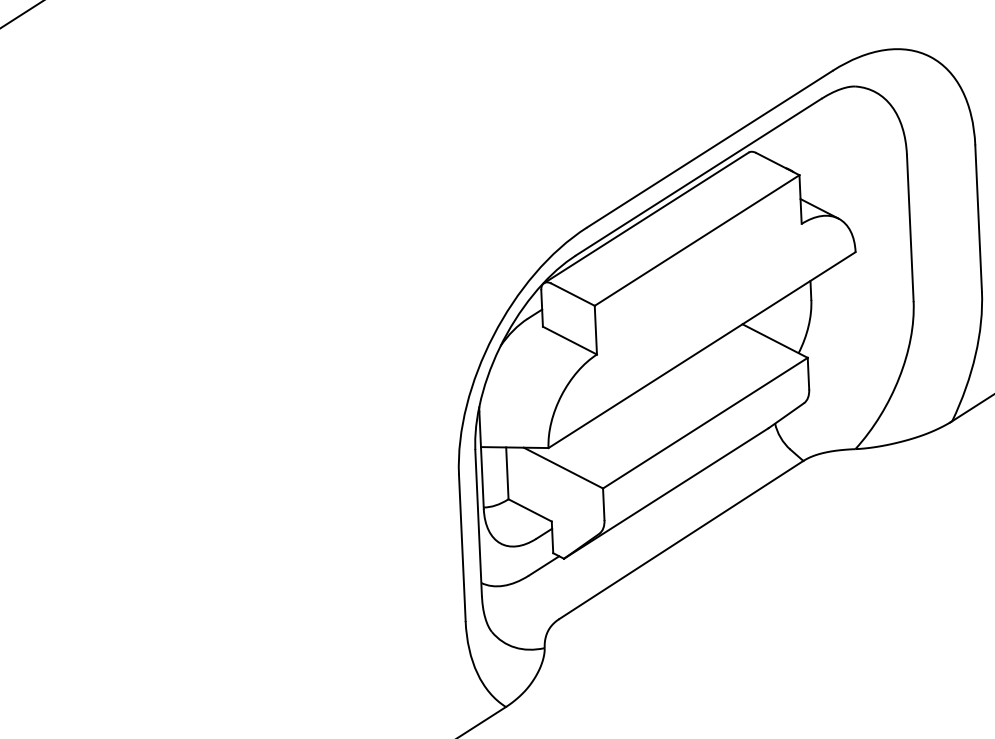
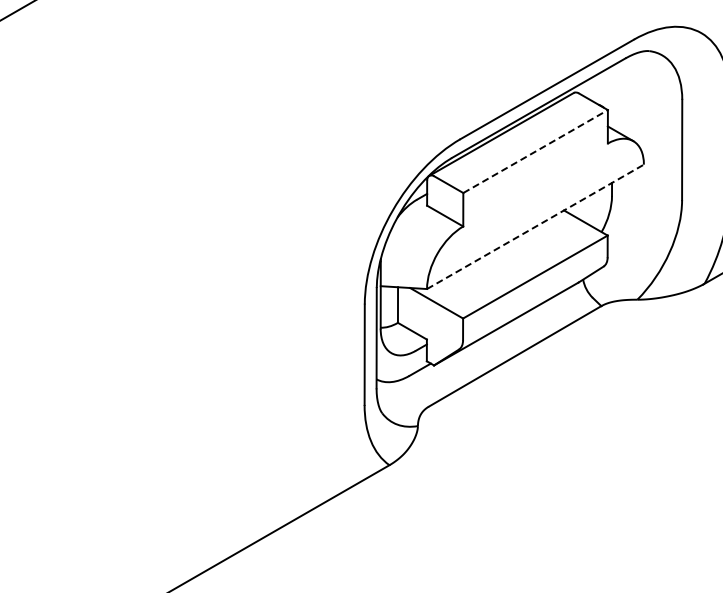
line: (698, 240) -> (536, 151), solid -> dashed
line: (702, 349) -> (535, 226), solid -> dashed

